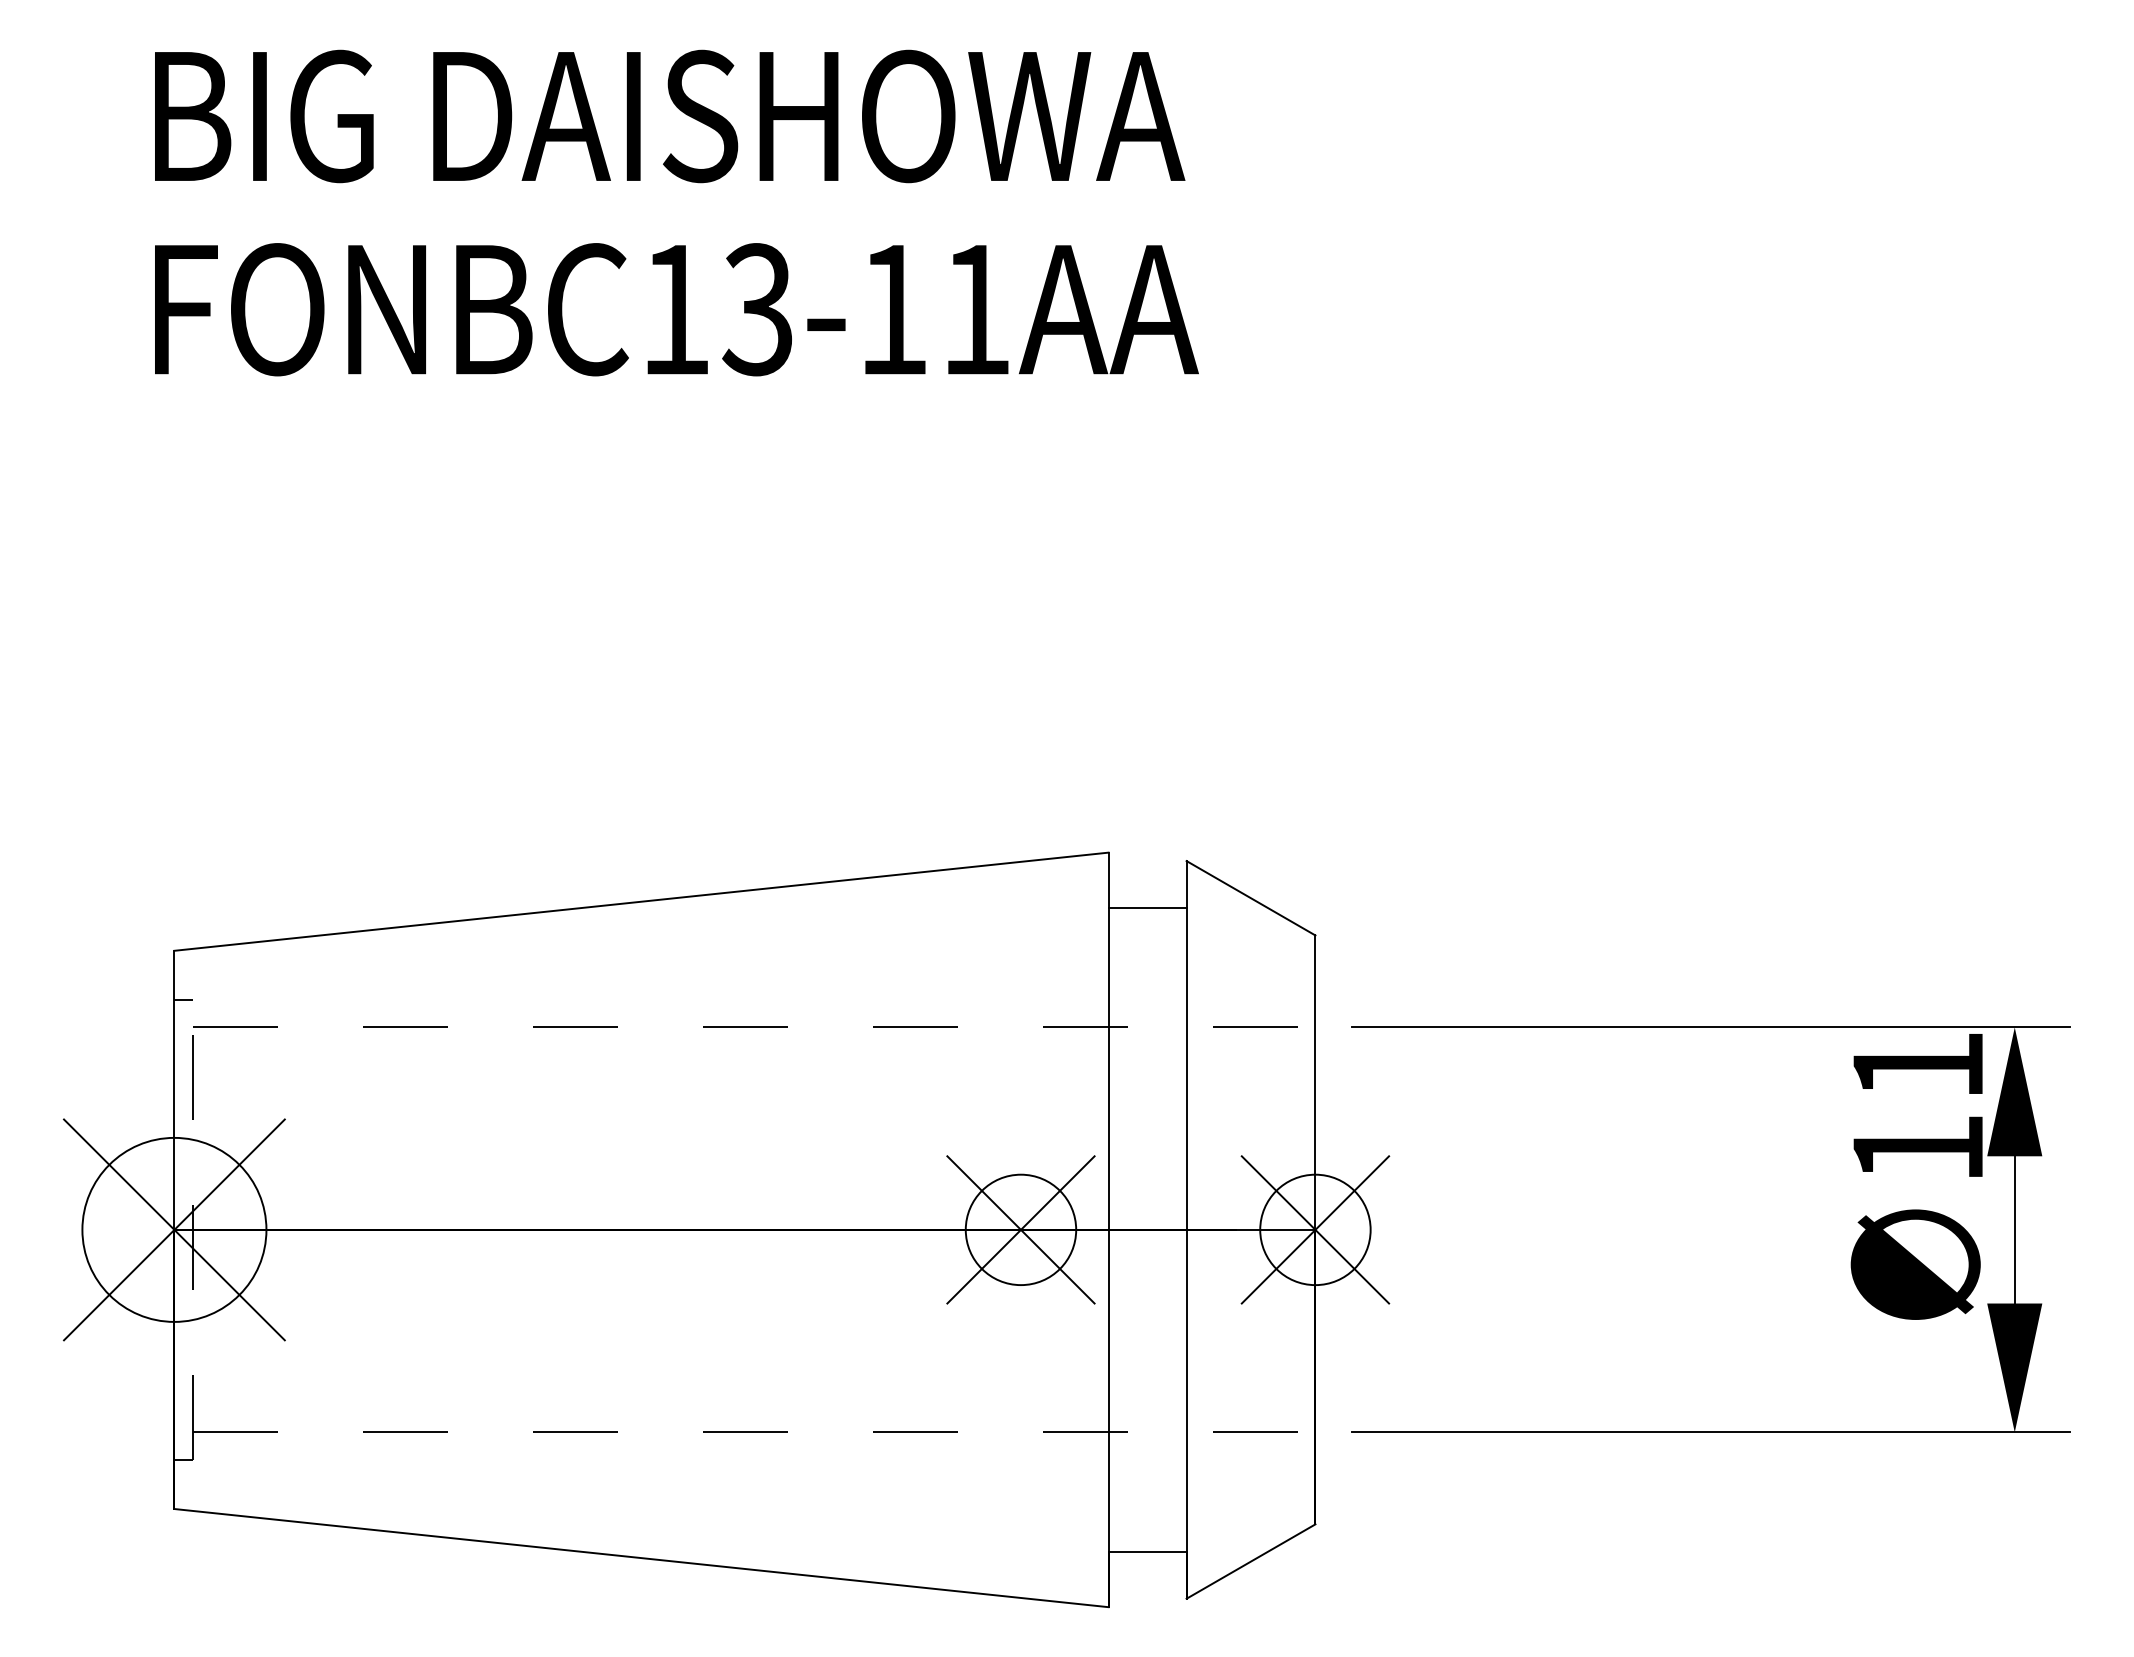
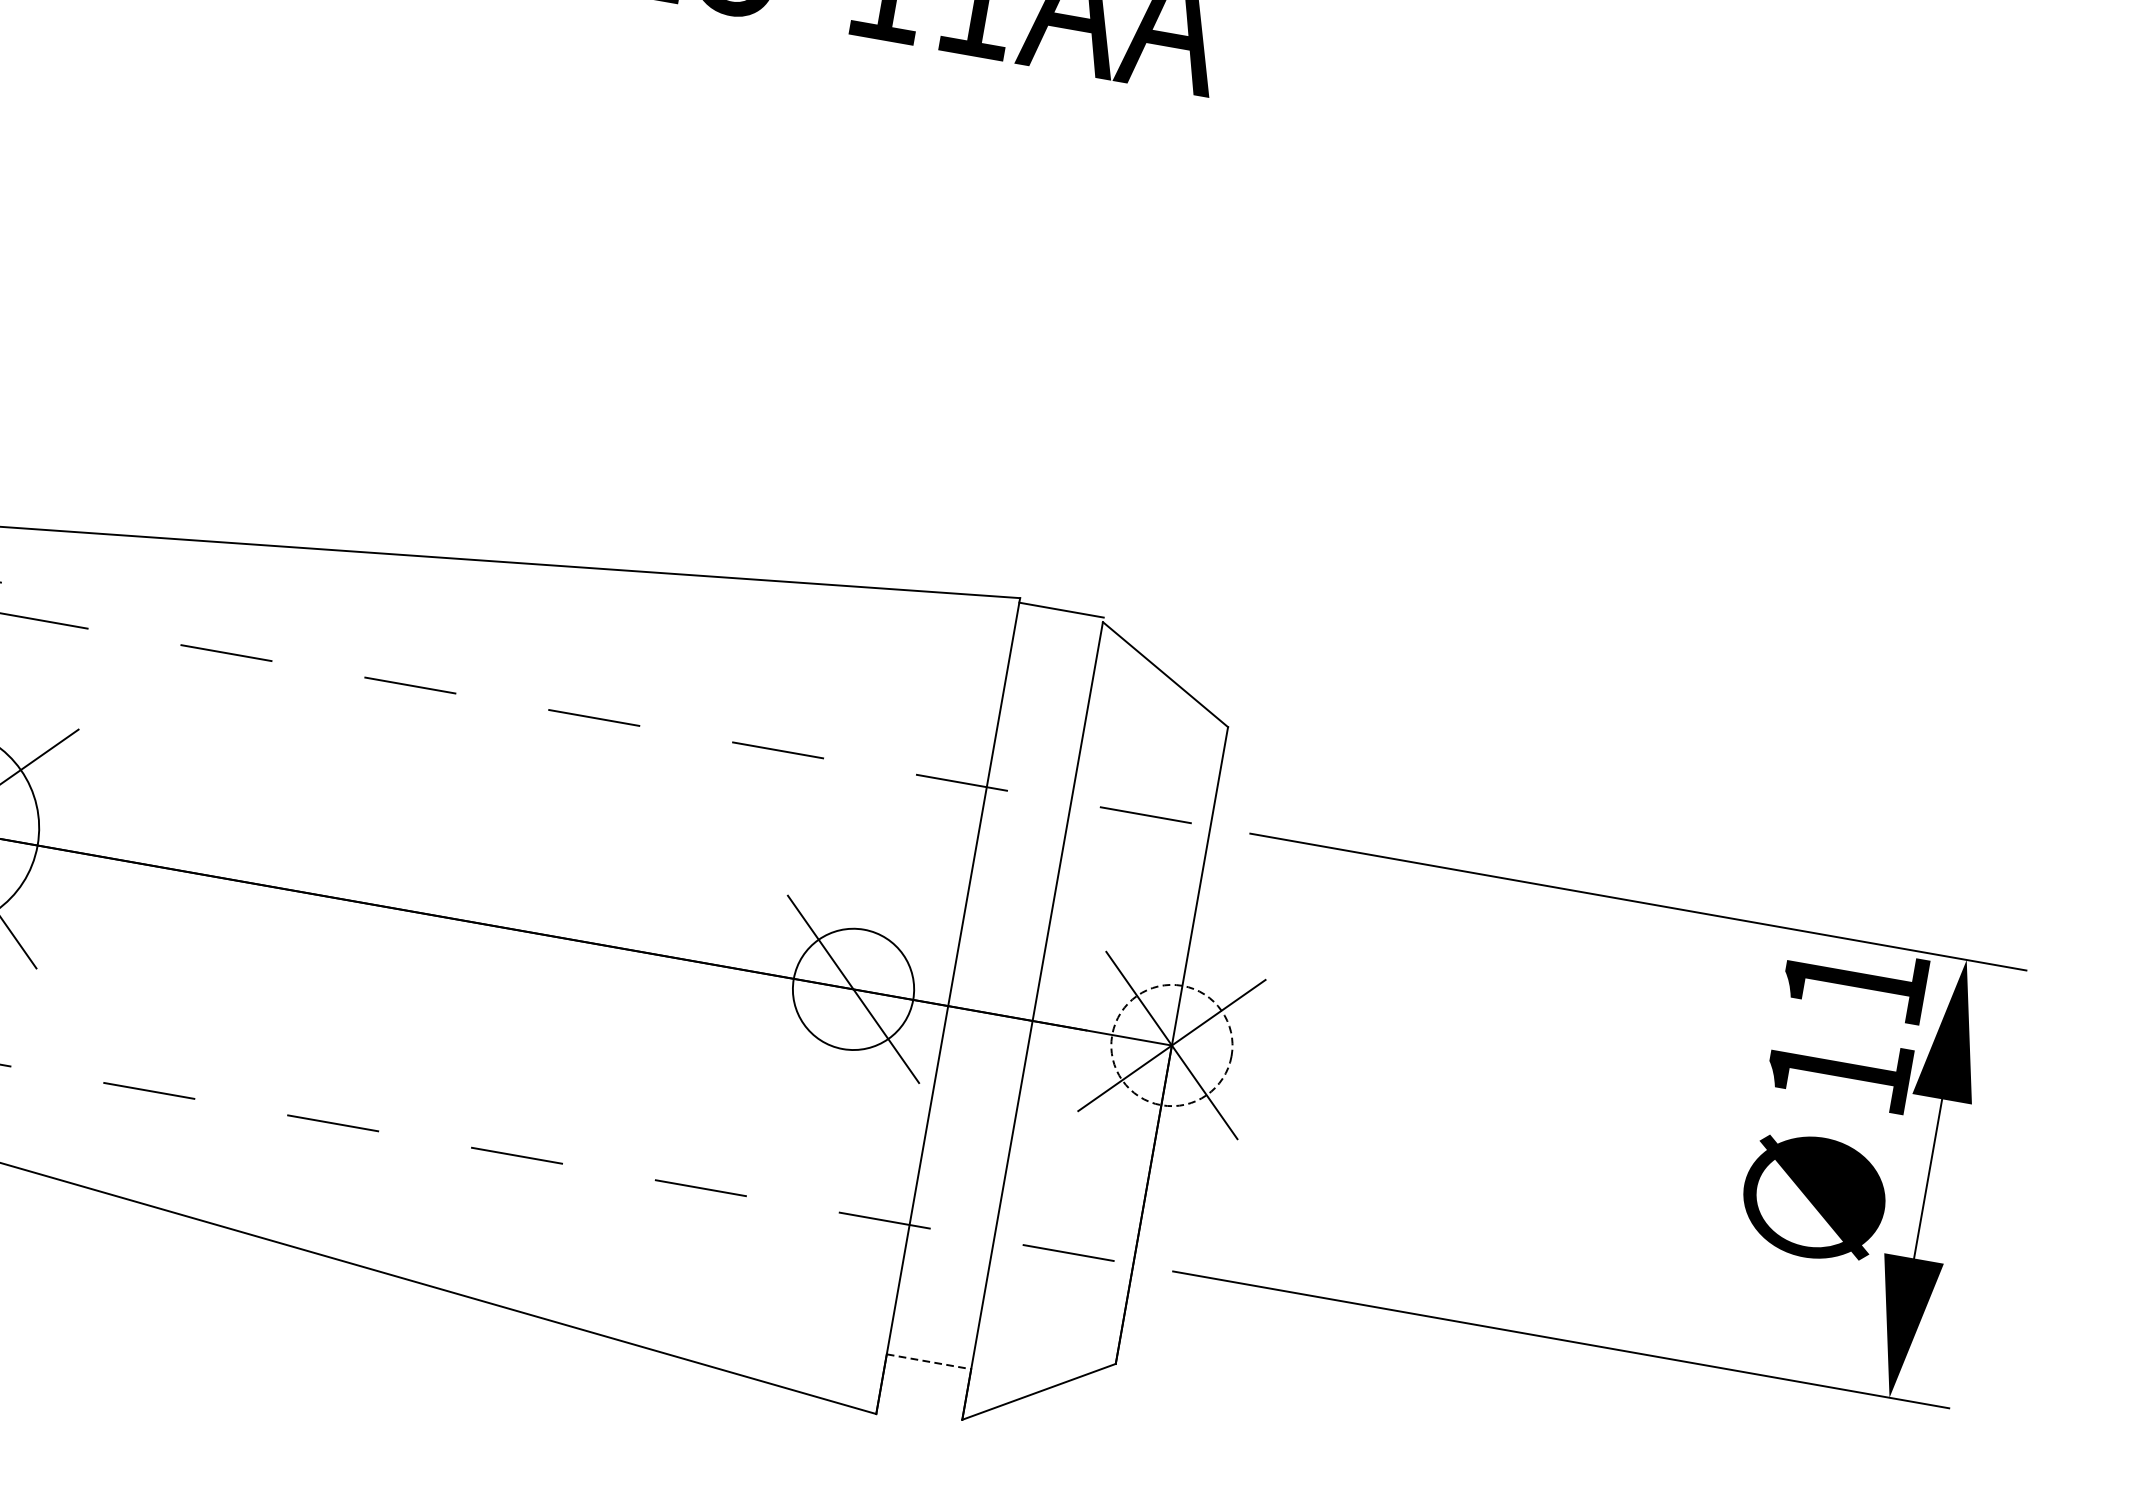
line: (1147, 907) -> (1061, 609), moved
line: (1020, 1229) -> (853, 988), removed
circle: (1315, 1229) -> (1172, 1045), solid -> dashed
line: (1148, 1551) -> (930, 1361), solid -> dashed

